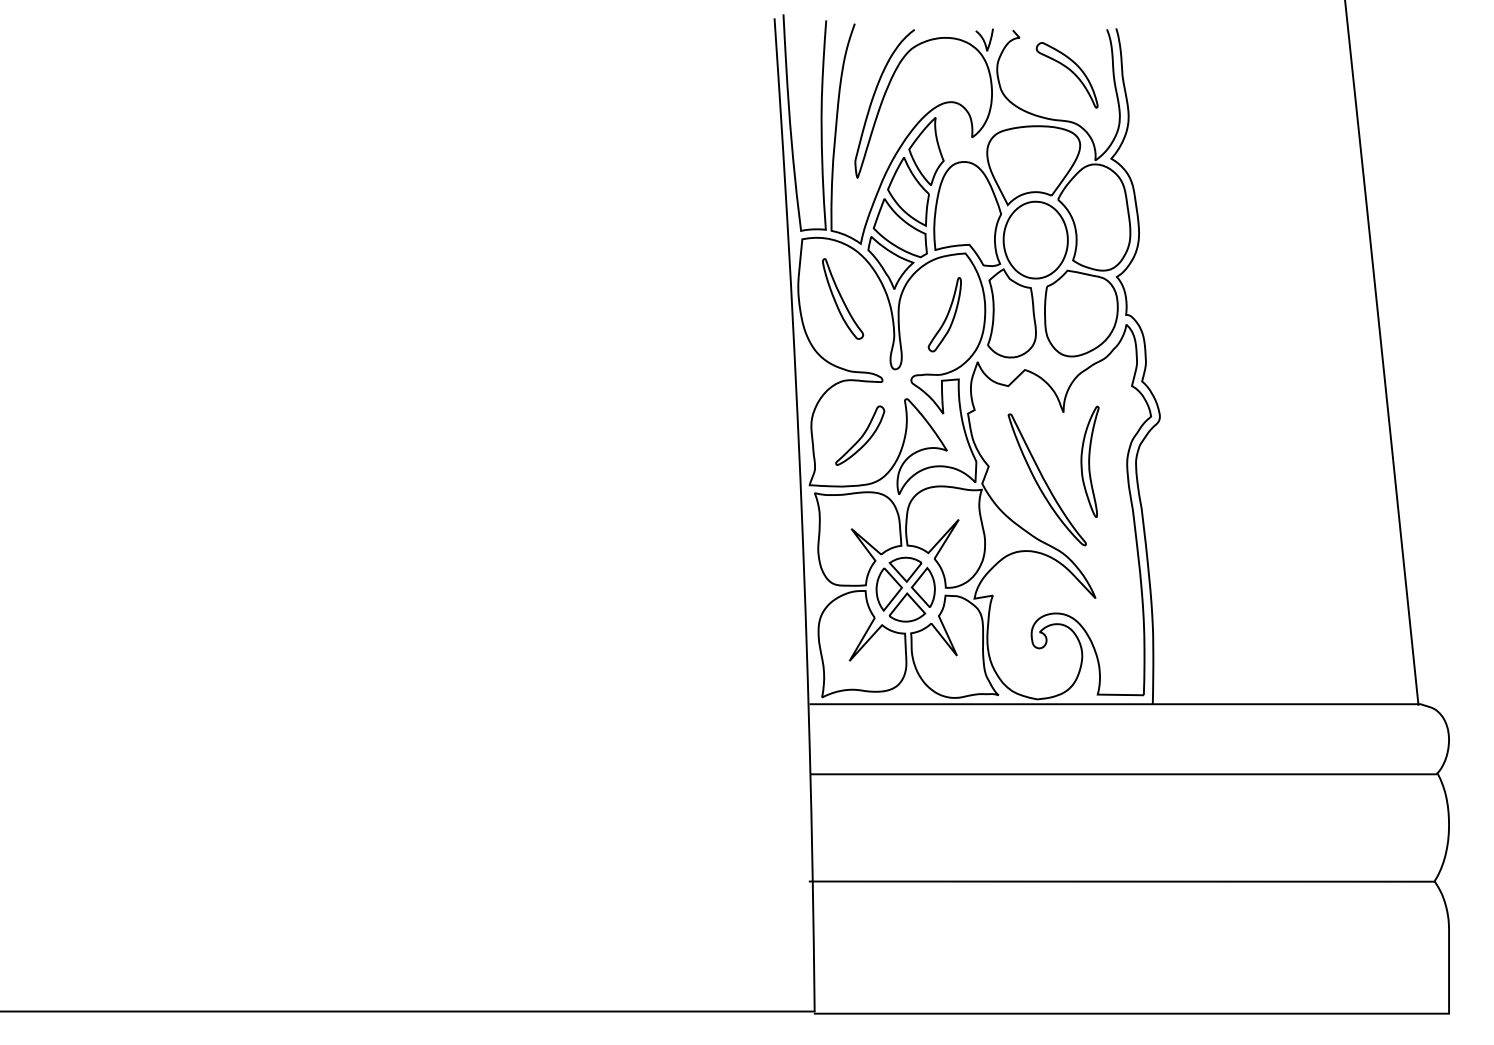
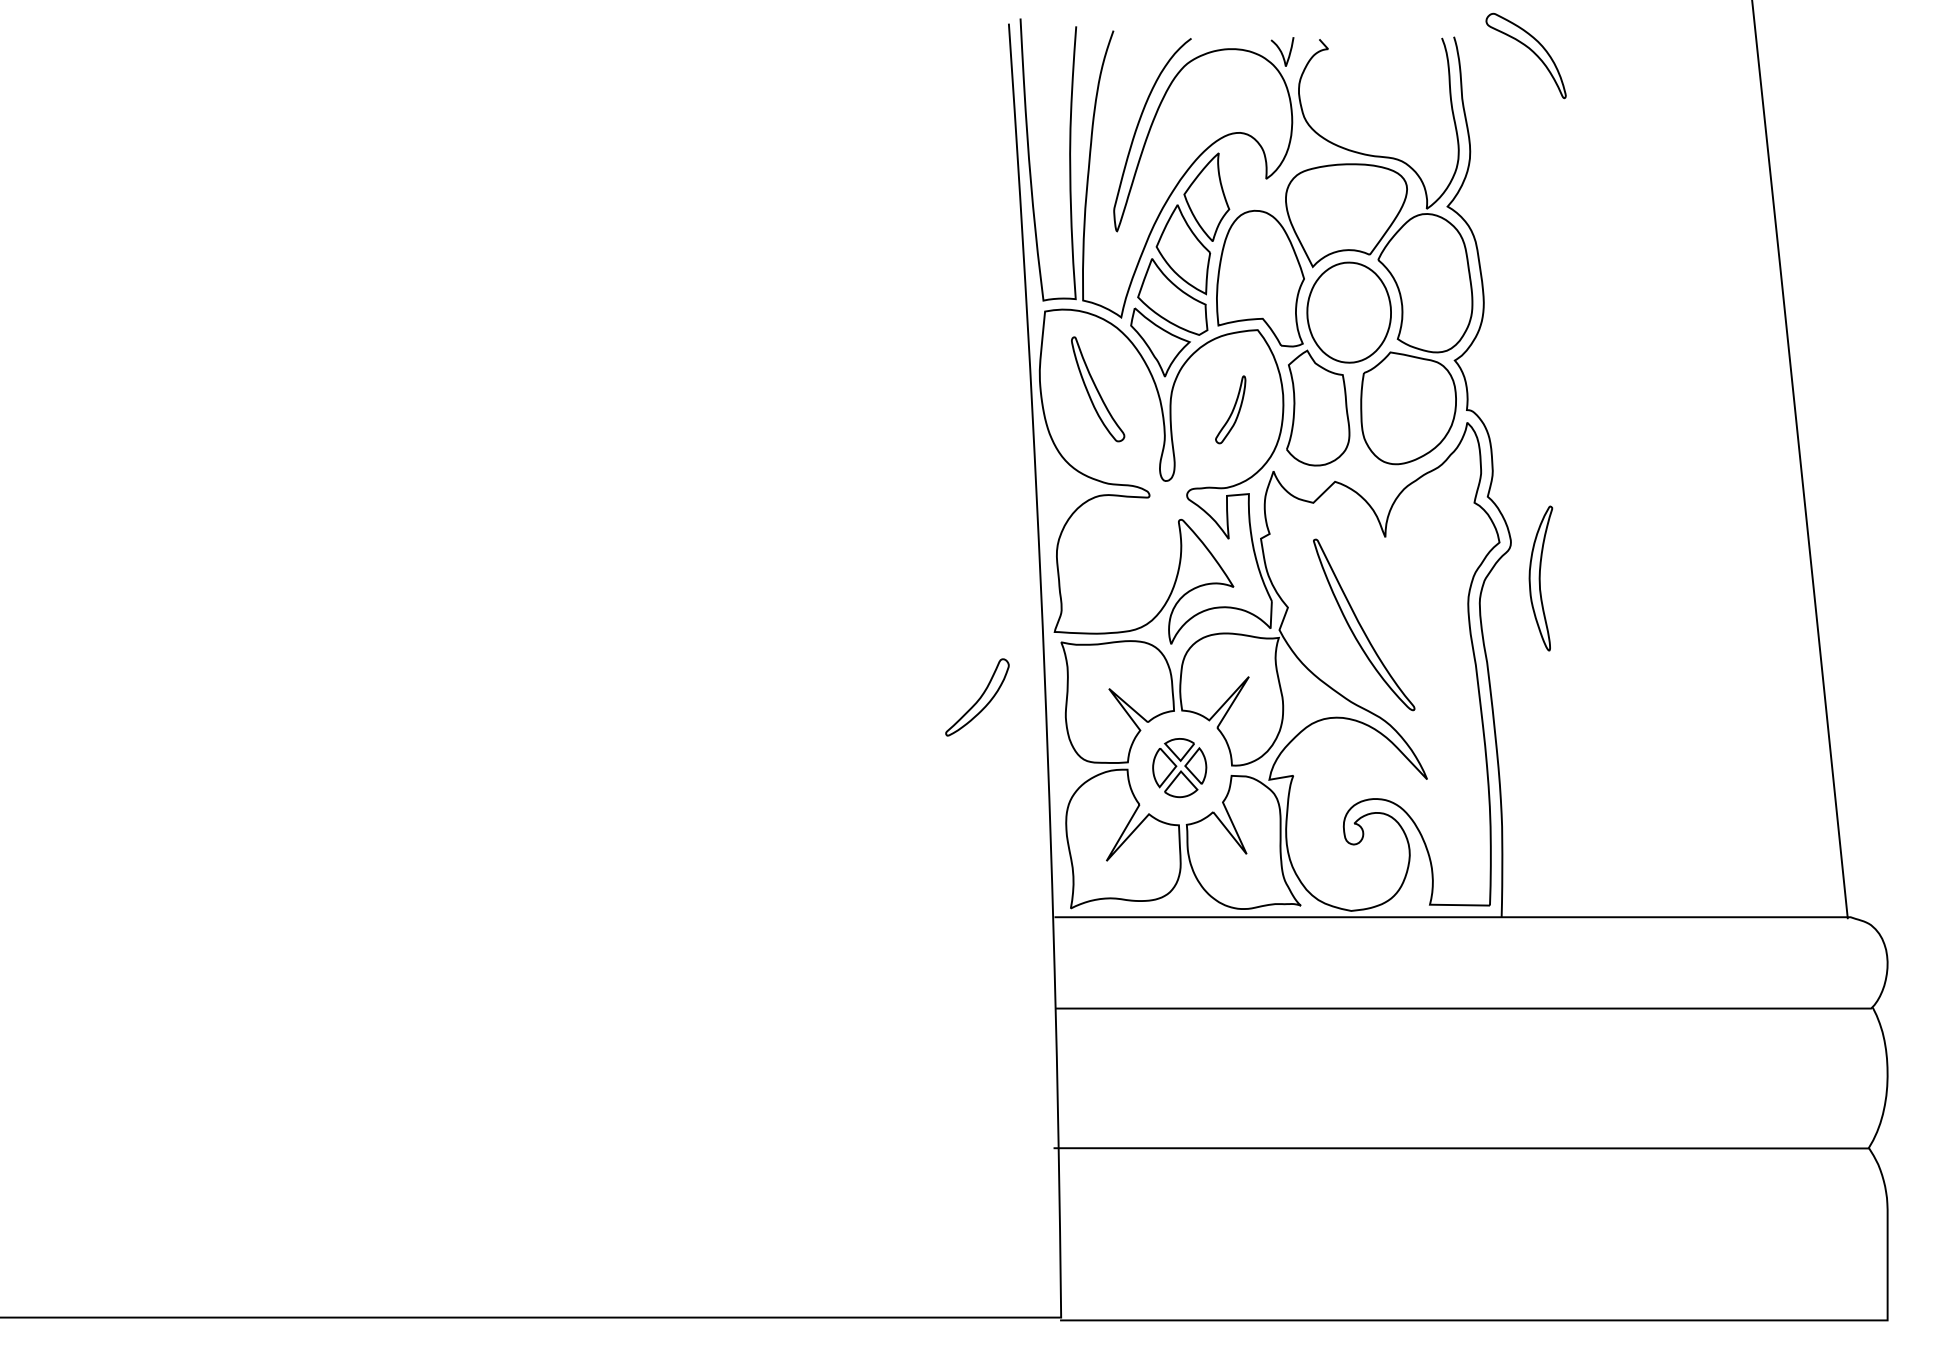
part: (1070, 71) -> (1530, 50), moved
part: (944, 314) -> (1230, 409), size x0.7
part: (860, 435) -> (977, 697), moved
part: (1089, 461) -> (1540, 578), moved
part: (905, 589) -> (1179, 767), size x0.7

